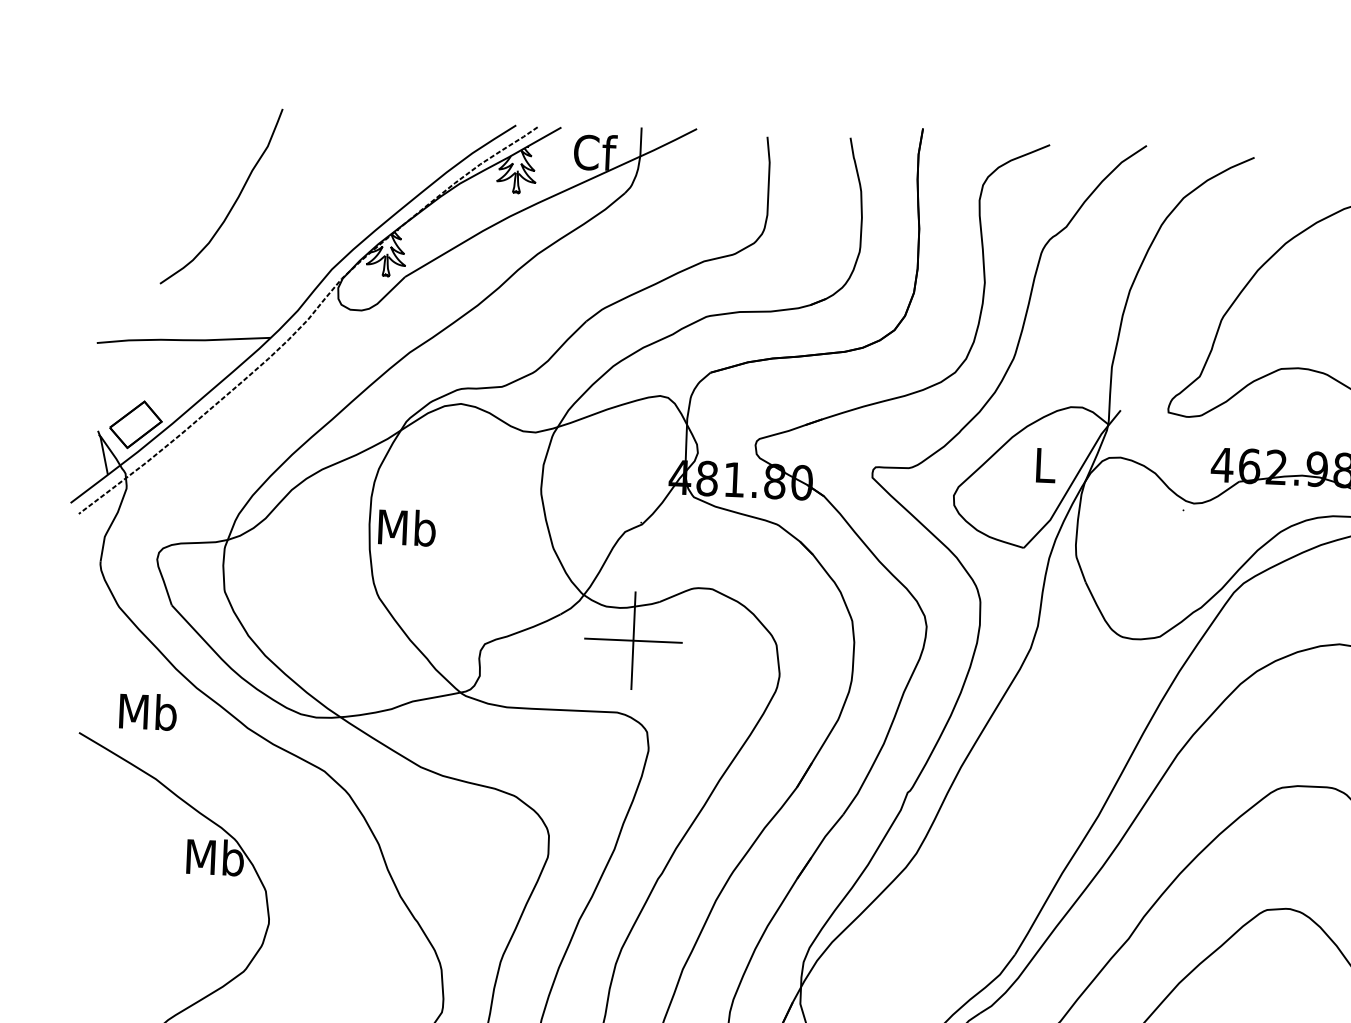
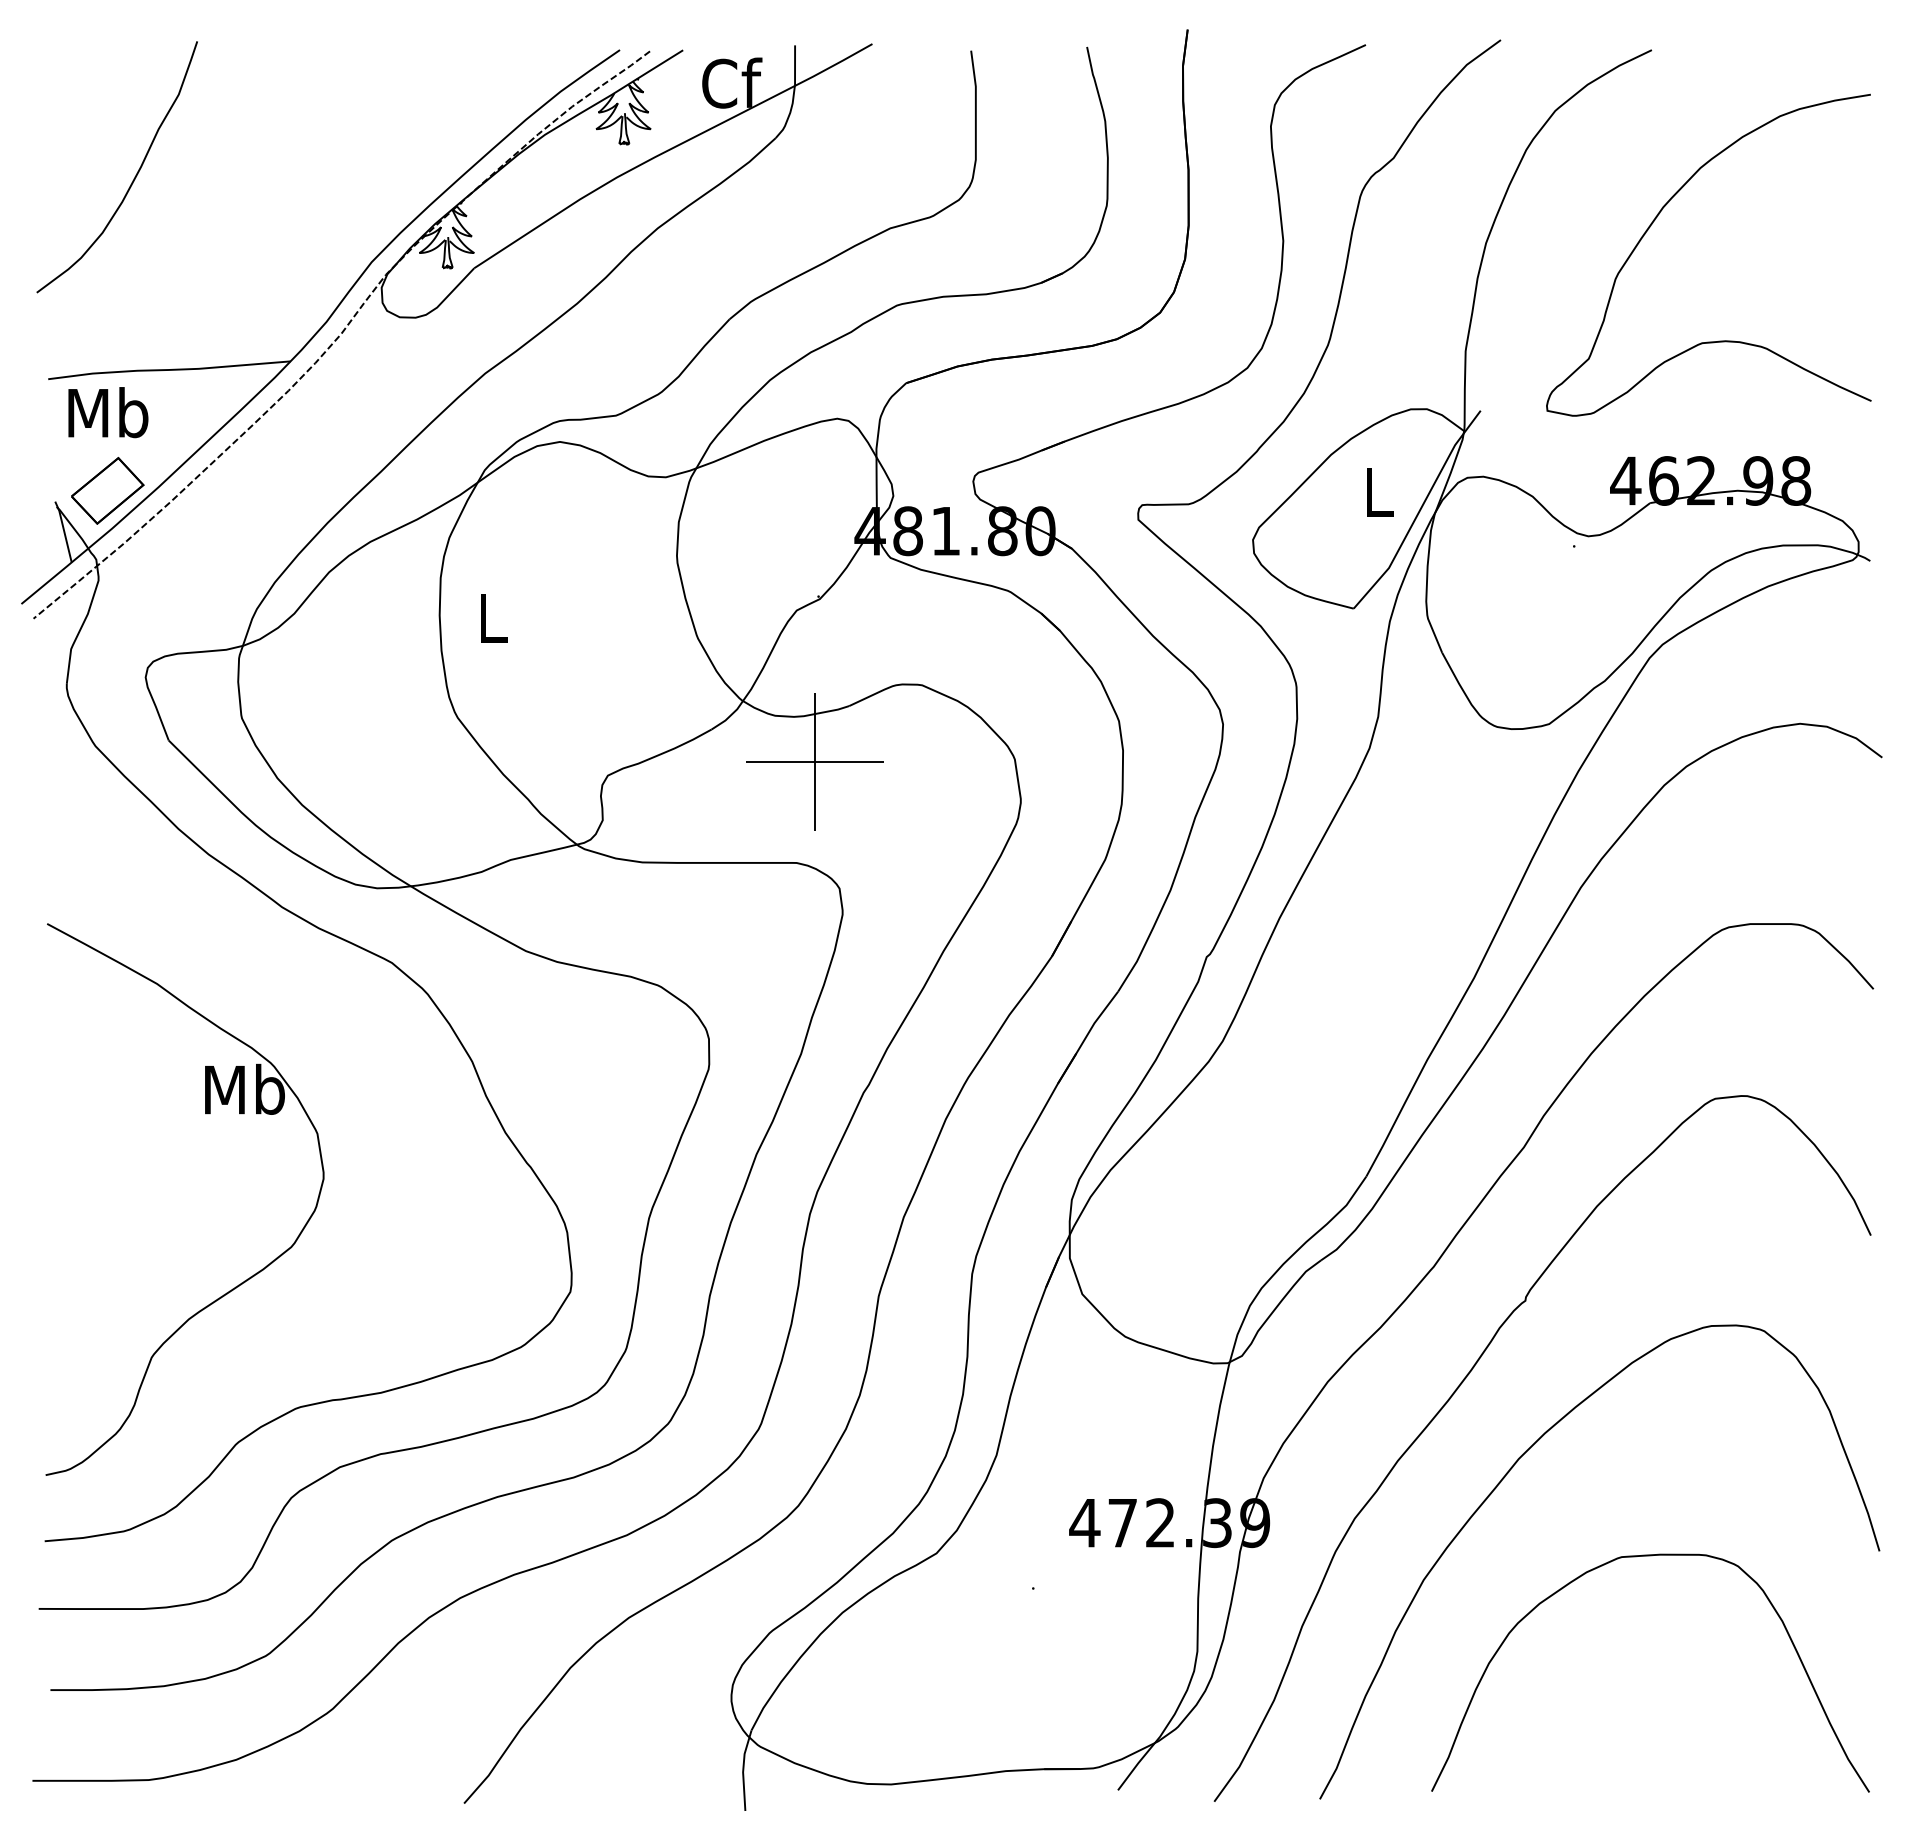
curve: (233, 203) -> (134, 176), moved
text: (407, 527) -> (492, 617), Mb -> L
text: (148, 711) -> (108, 412), moved

